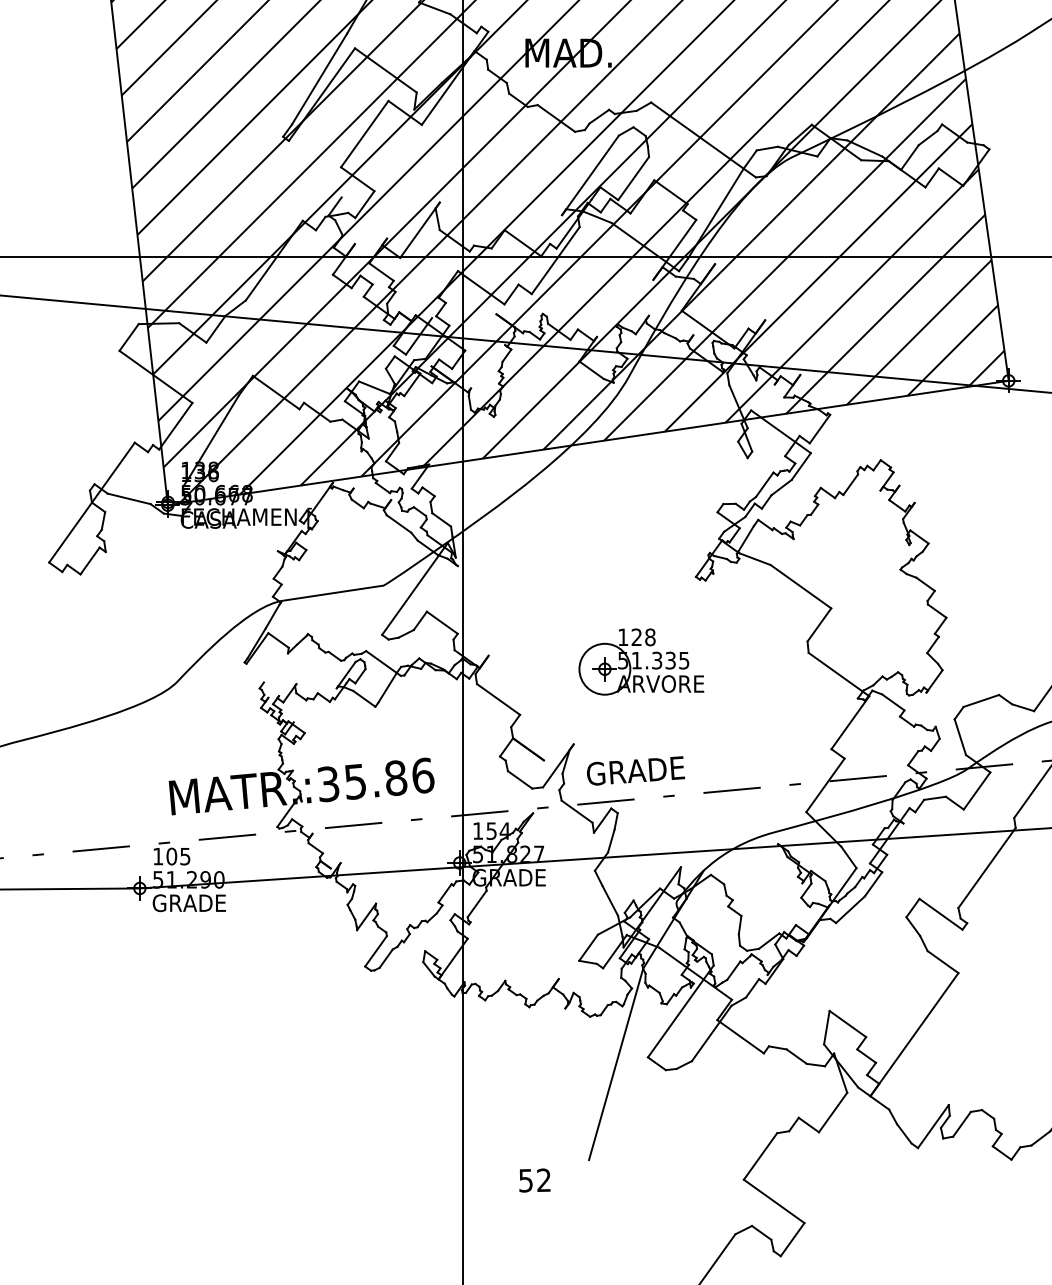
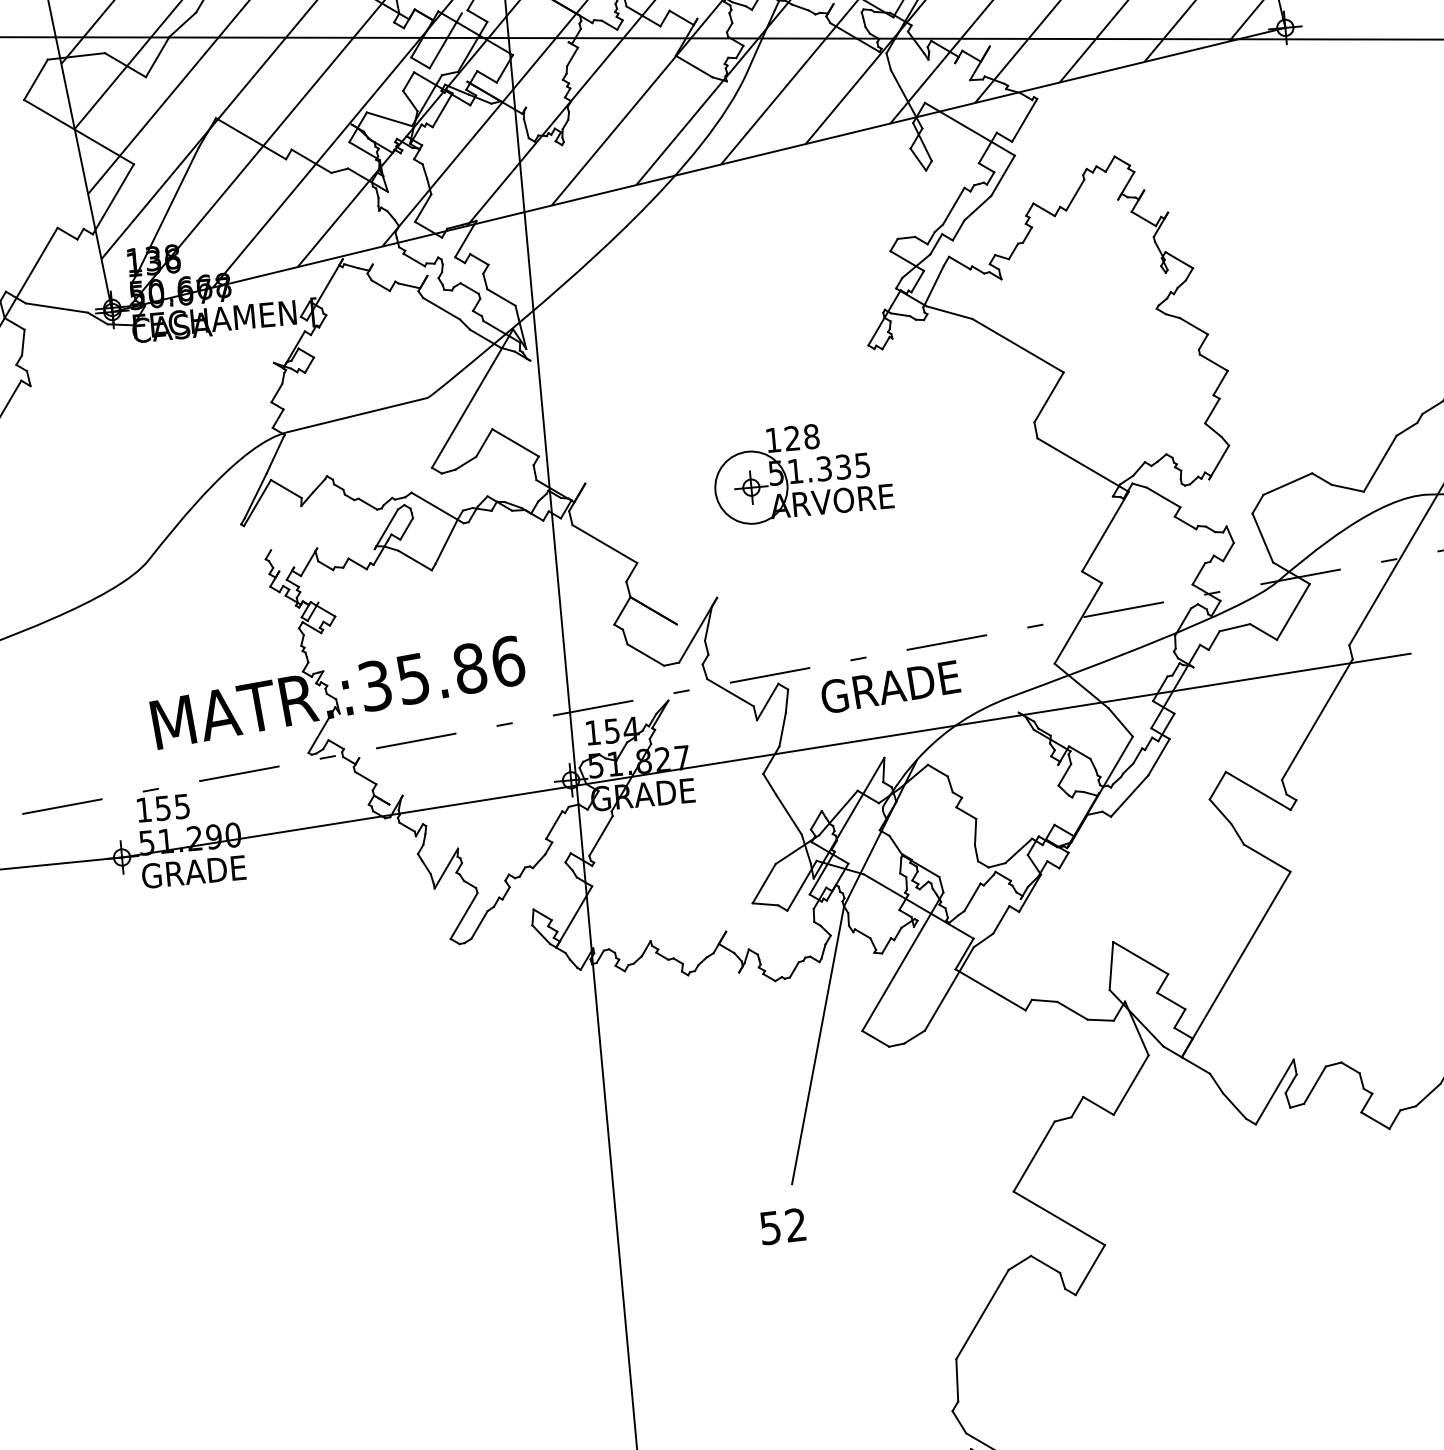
text: (636, 770) -> (891, 686), moved
text: (171, 856) -> (162, 808), 105 -> 155
text: (534, 1180) -> (782, 1226), moved

